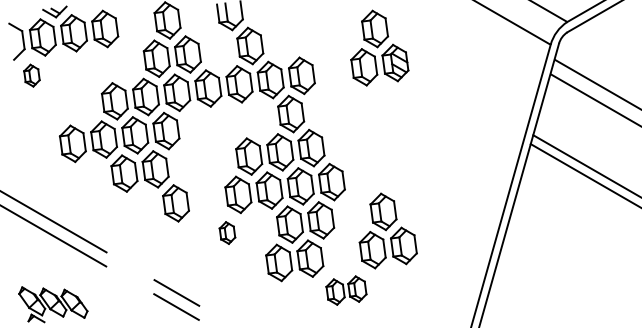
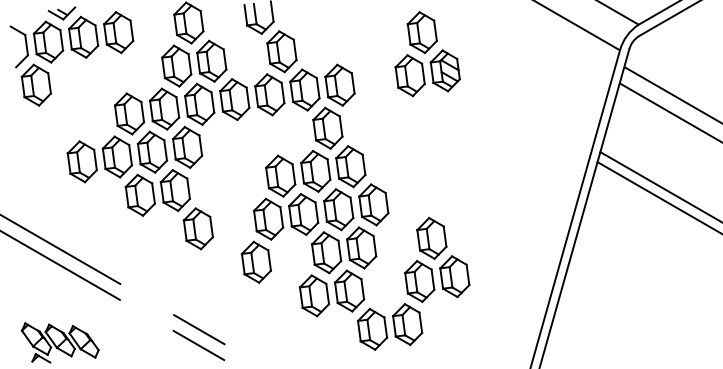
part: (31, 75) -> (35, 84), size x1.67
part: (226, 232) -> (255, 261), size x1.67
part: (346, 290) -> (390, 326), size x1.43

